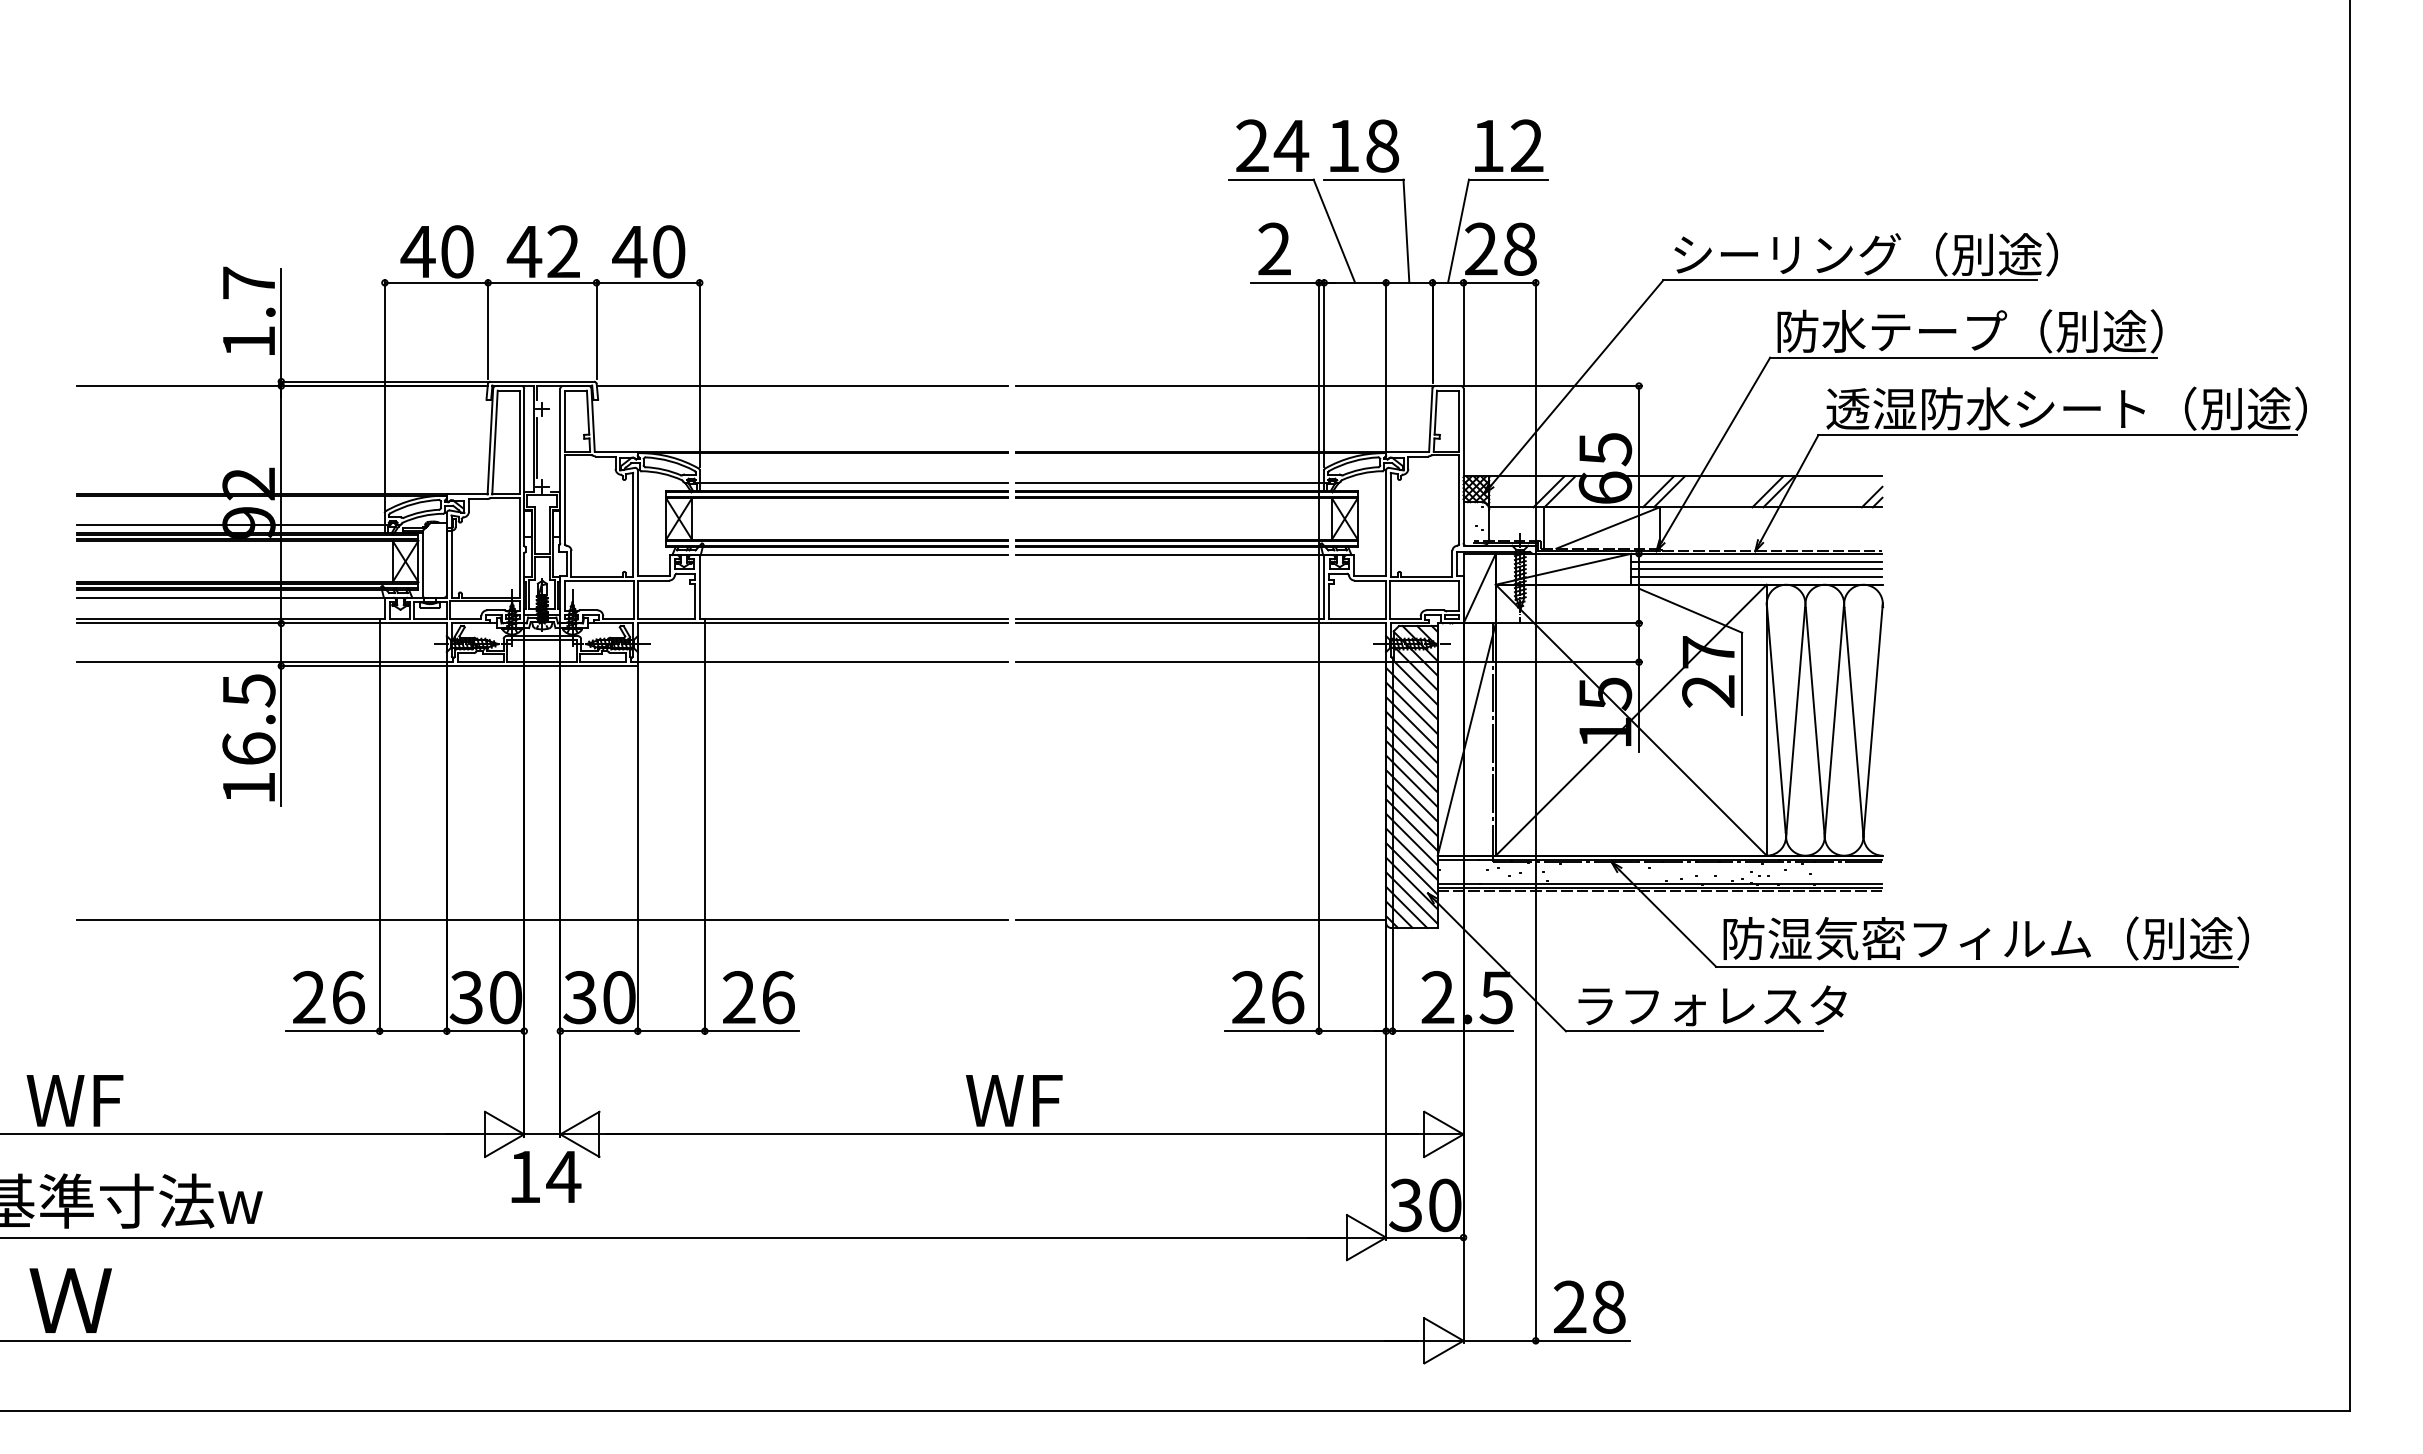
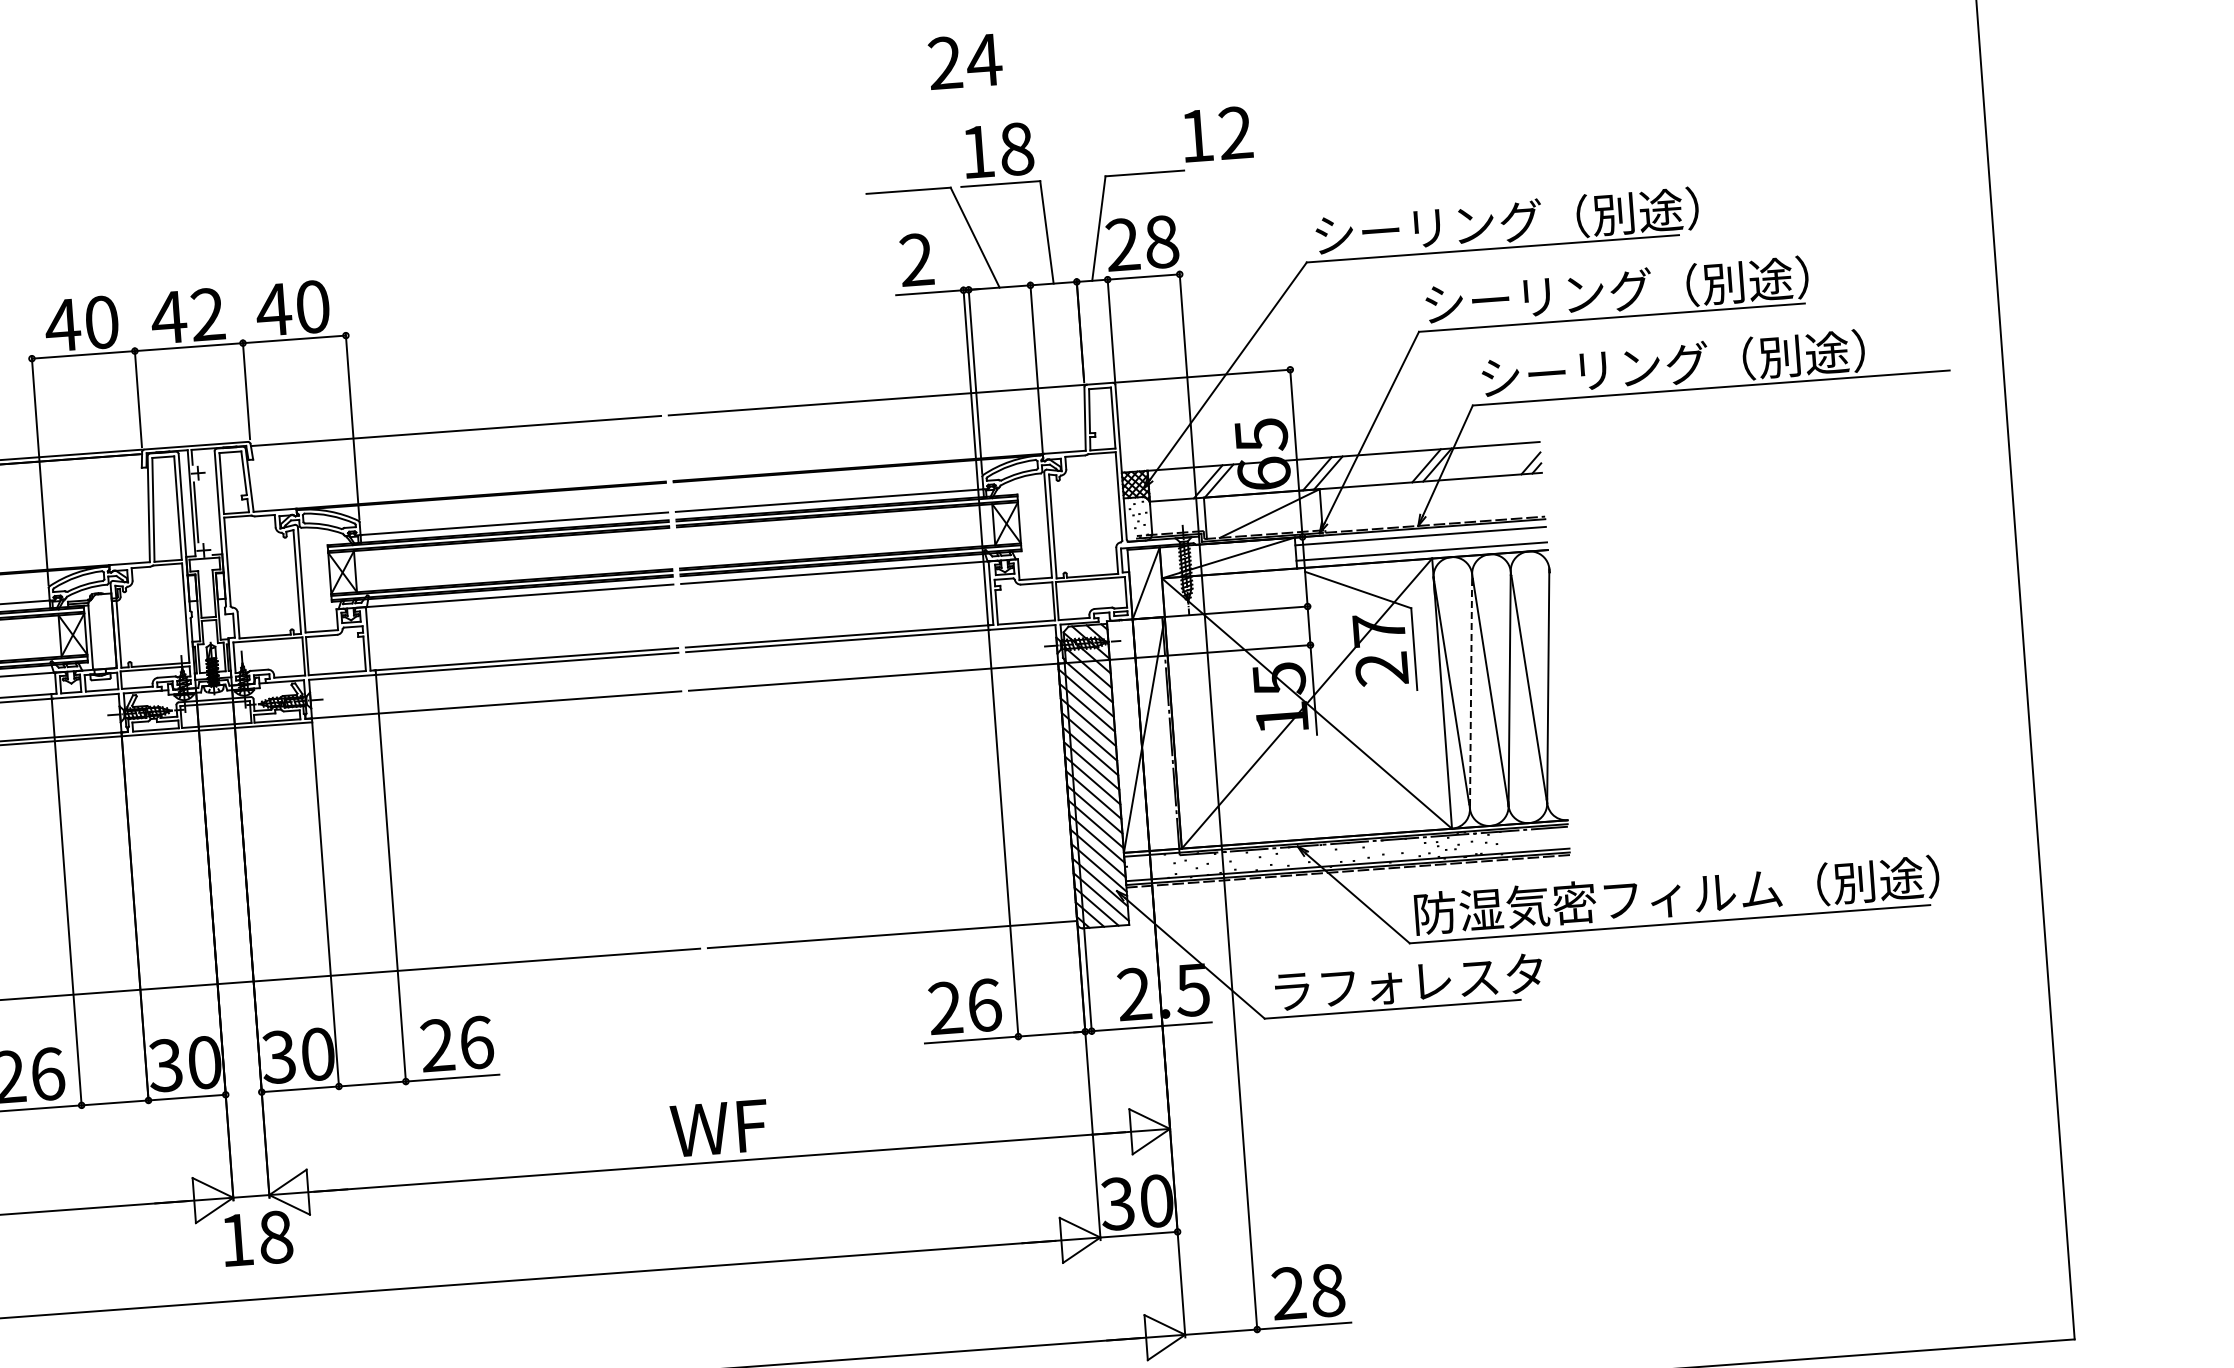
text: (1272, 145) -> (965, 61), moved
text: (1509, 145) -> (1218, 133), moved
text: (1892, 330) -> (1538, 295), 防水テープ（別途） -> シーリング（別途）
text: (2066, 408) -> (1718, 360), 透湿防水シート（別途） -> シーリング（別途）
line: (1756, 569) -> (1420, 544), removed
line: (1795, 723) -> (1471, 694), solid -> dashed
text: (563, 1176) -> (275, 1236), 14 -> 18

